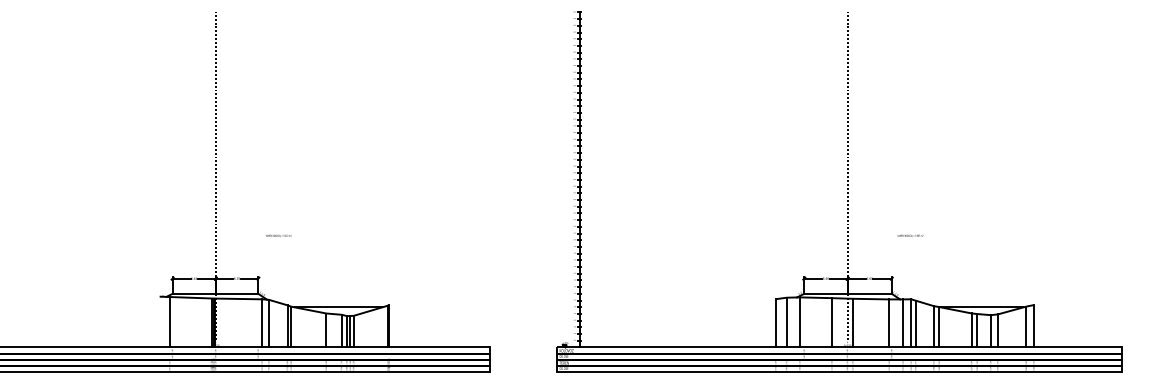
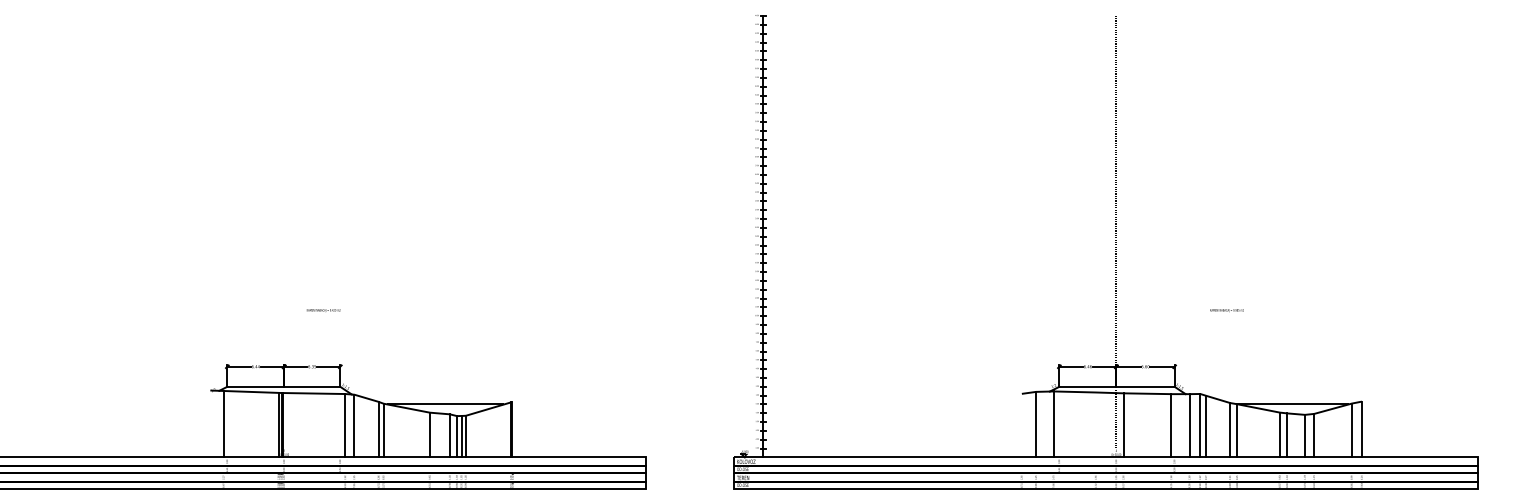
line: (215, 176) -> (283, 232), removed
text: (278, 235) -> (323, 309), moved
text: (910, 235) -> (1226, 309), moved
line: (832, 322) -> (1096, 424), removed
line: (775, 323) -> (1021, 425), removed

